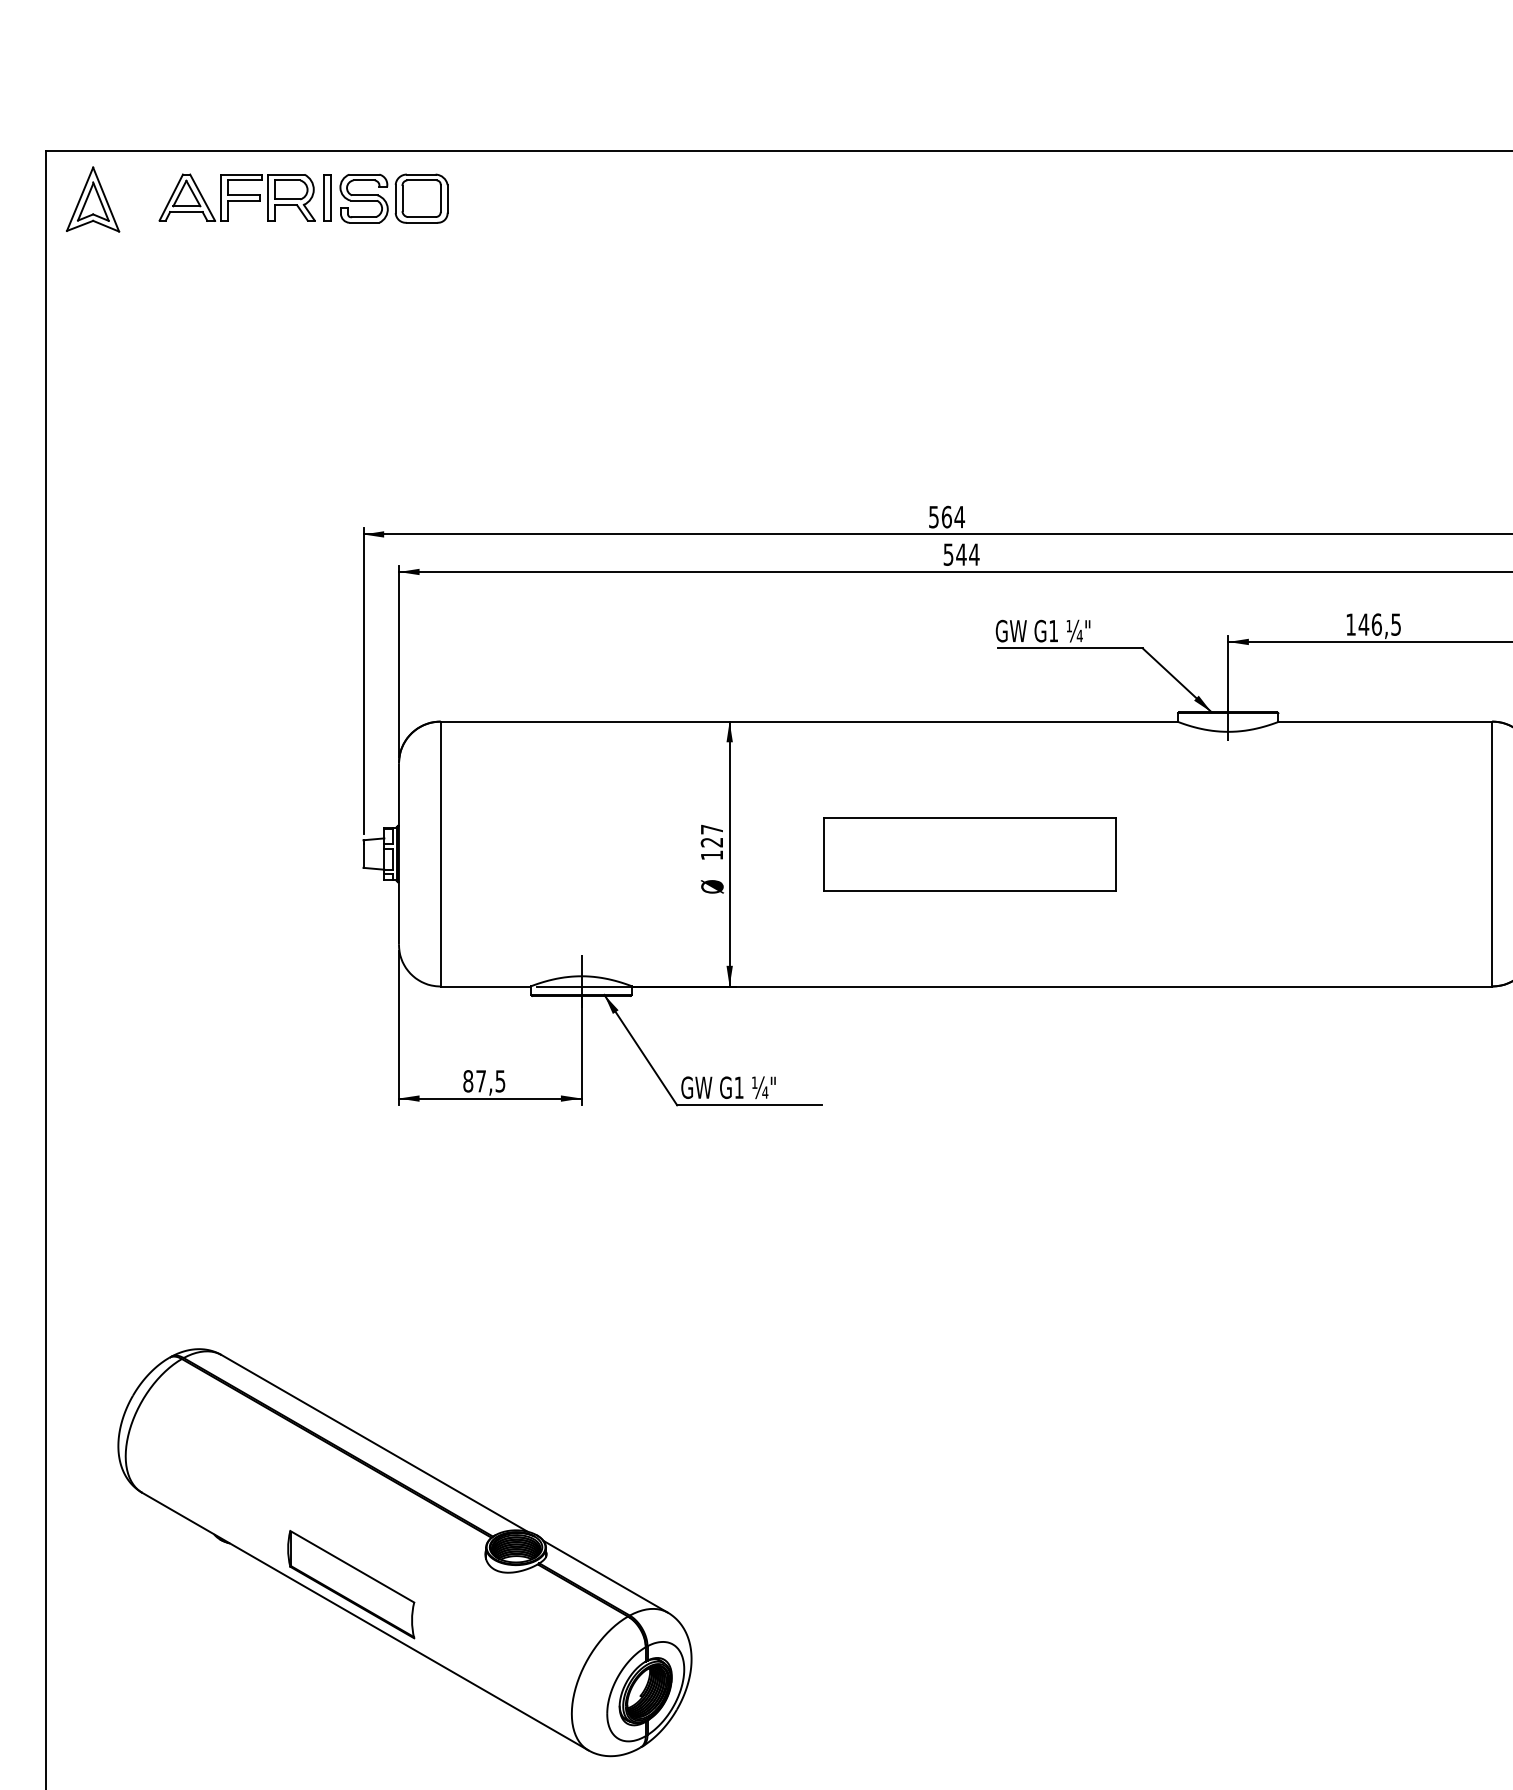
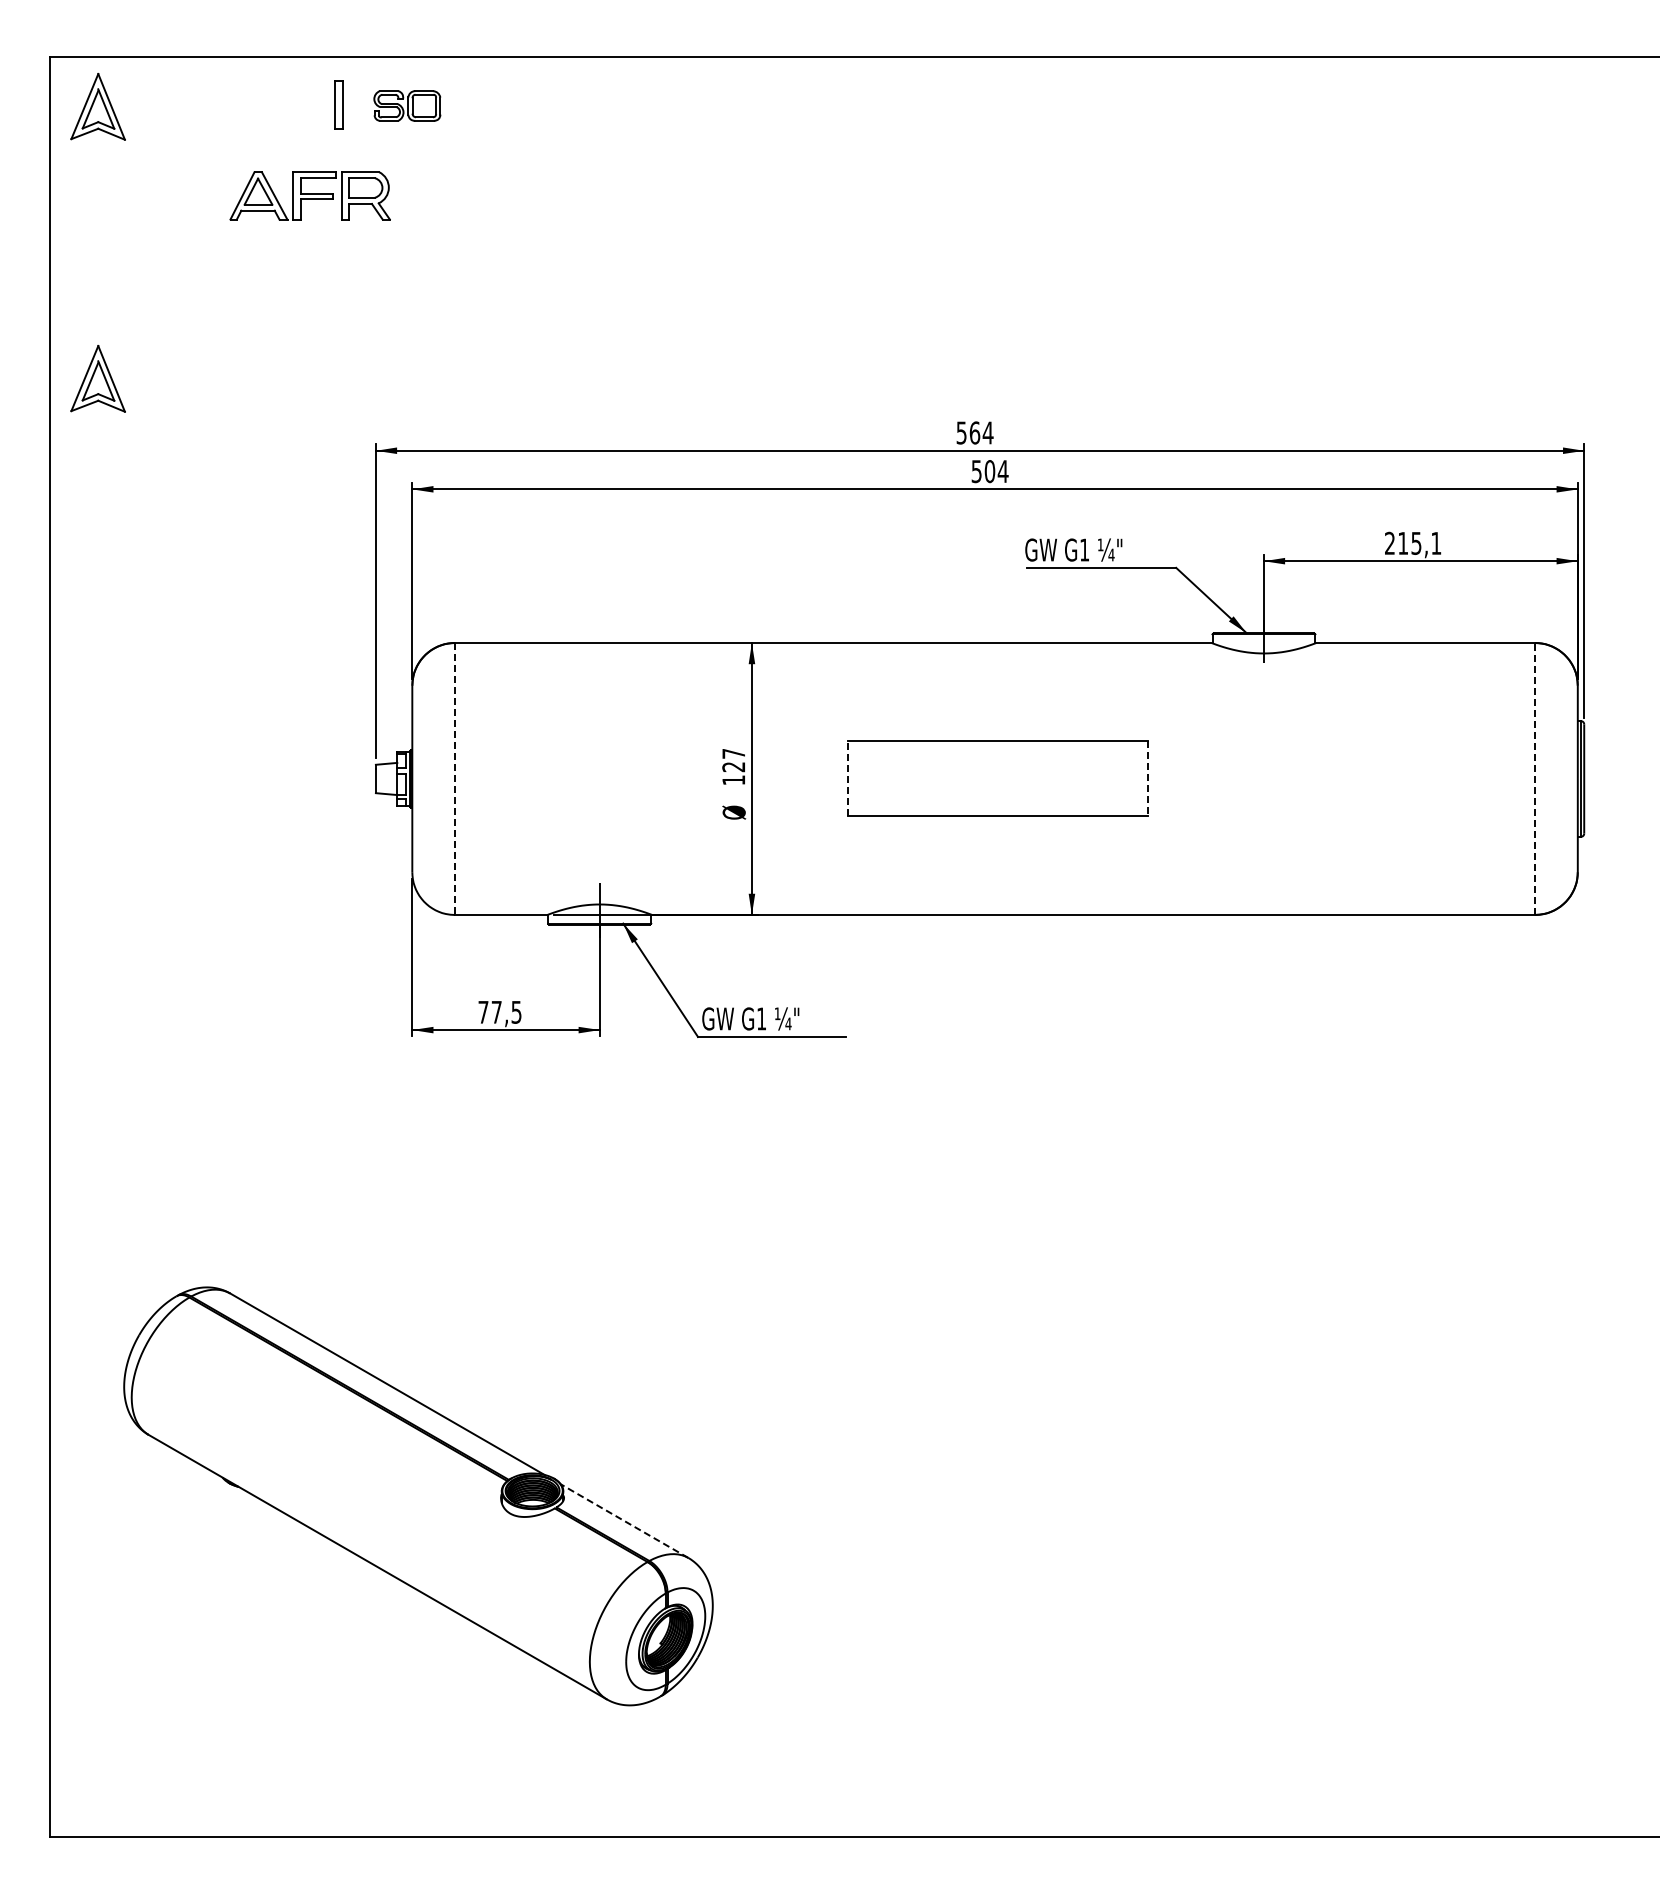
part: (236, 197) -> (309, 195), moved
part: (394, 198) -> (407, 105), size x0.6
part: (92, 464) -> (97, 378), added
text: (961, 554) -> (989, 471), 544 -> 504
text: (1373, 623) -> (1413, 542), 146,5 -> 215,1
line: (823, 853) -> (848, 778), solid -> dashed
line: (1491, 853) -> (1534, 778), solid -> dashed
line: (441, 854) -> (455, 779), solid -> dashed
line: (1115, 854) -> (1148, 779), solid -> dashed
text: (468, 1080) -> (483, 1011), 87,5 -> 77,5
line: (605, 1577) -> (624, 1521), solid -> dashed
part: (351, 1584) -> (363, 1529), removed

